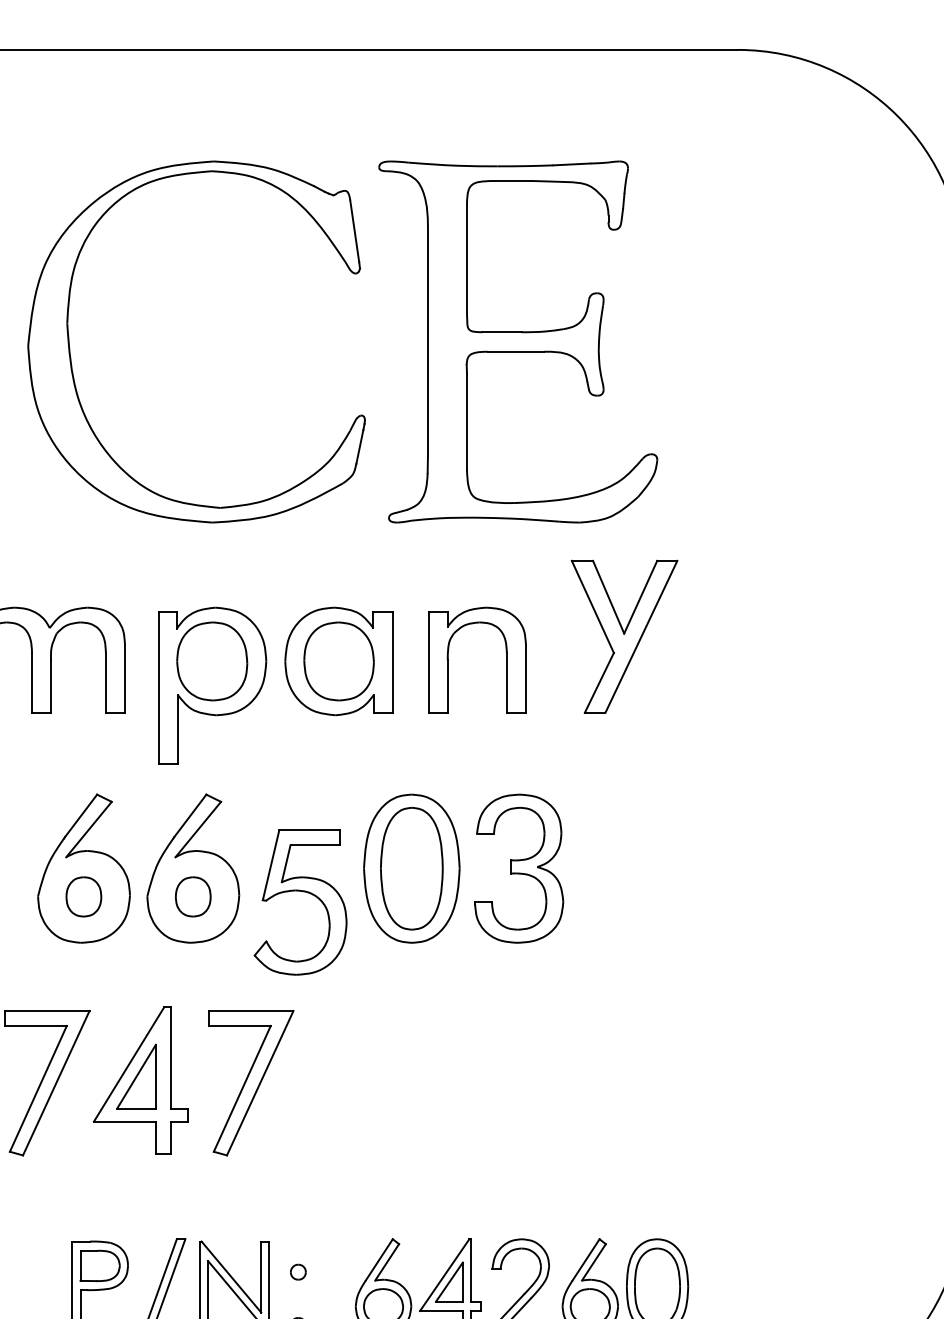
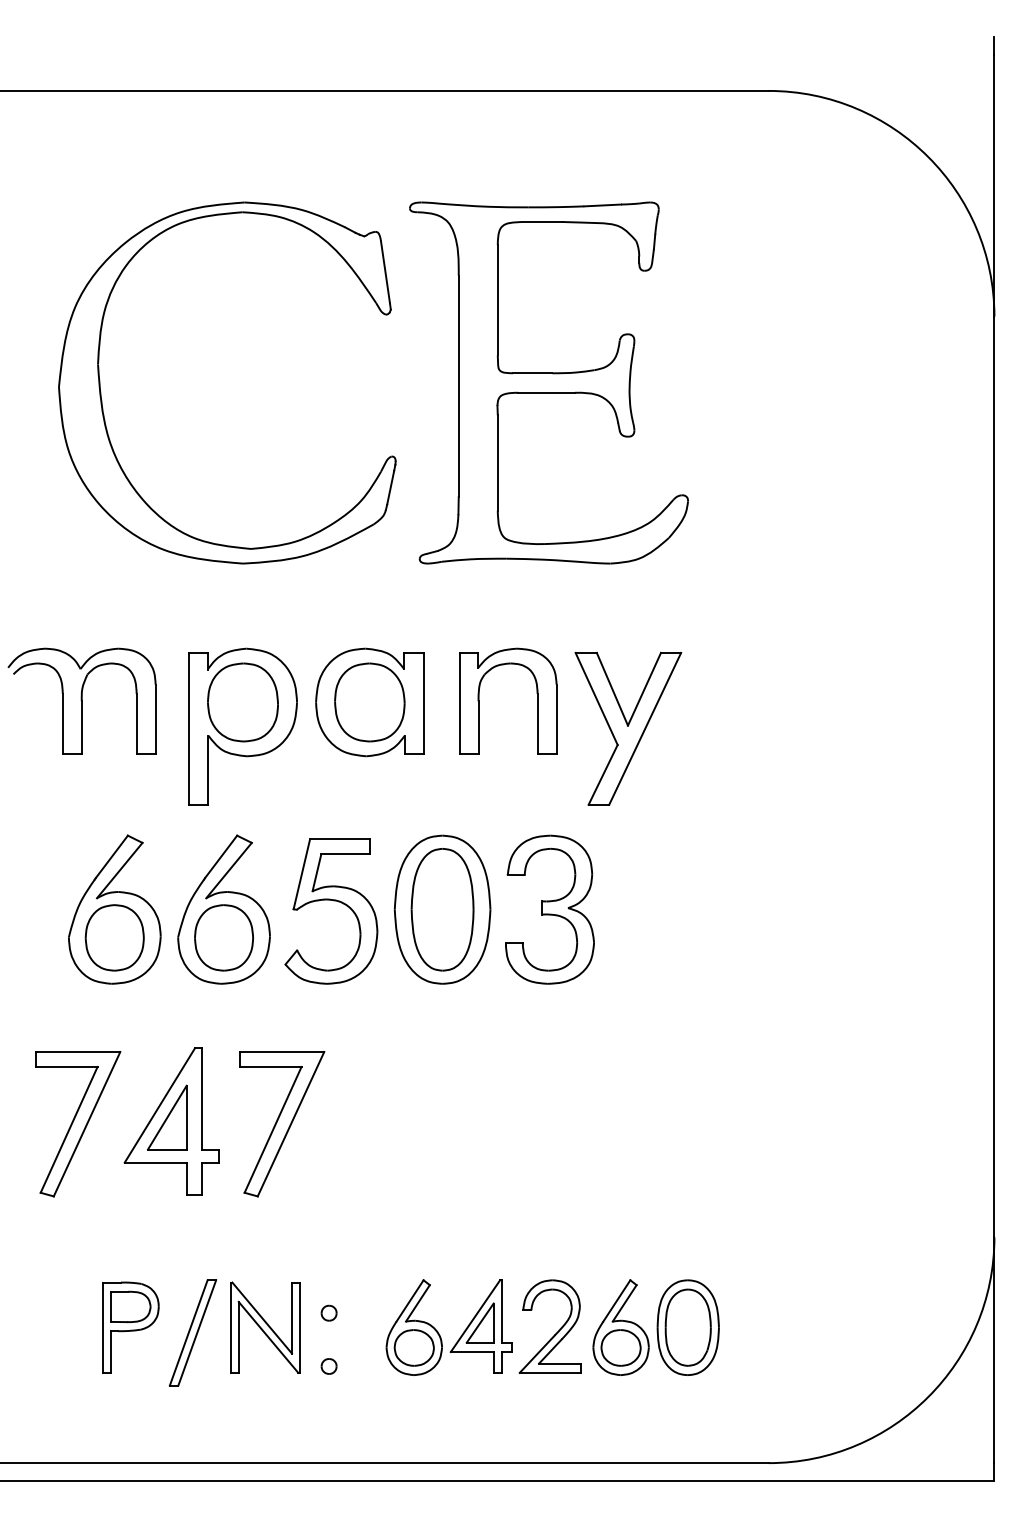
part: (624, 636) -> (628, 728), moved
part: (302, 892) -> (333, 901), moved
part: (83, 896) -> (114, 937), size x1.67
part: (192, 896) -> (223, 937), size x1.67

